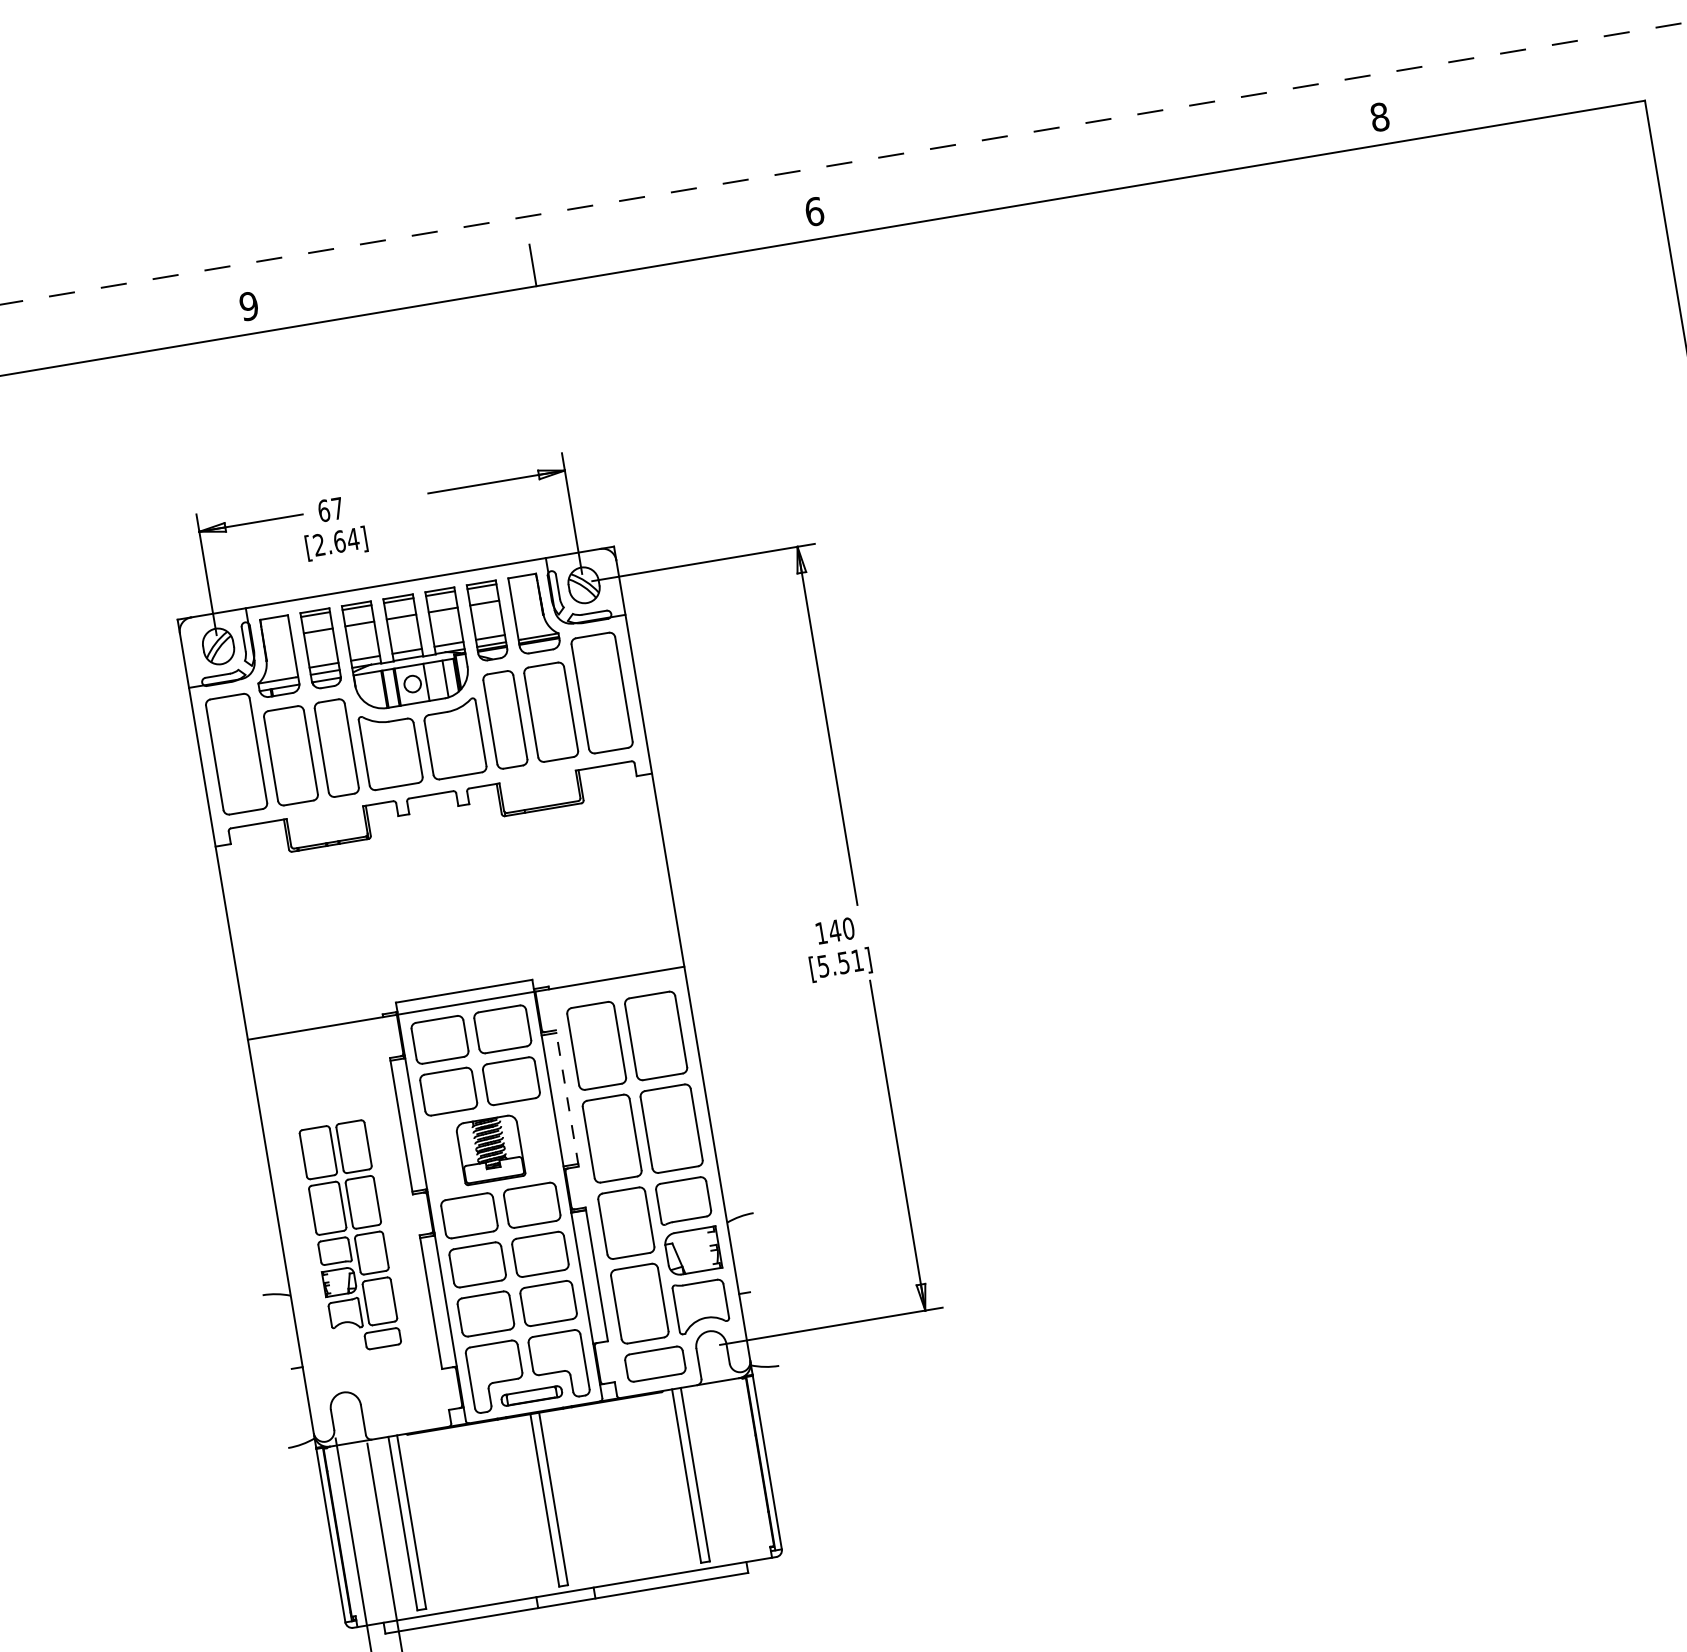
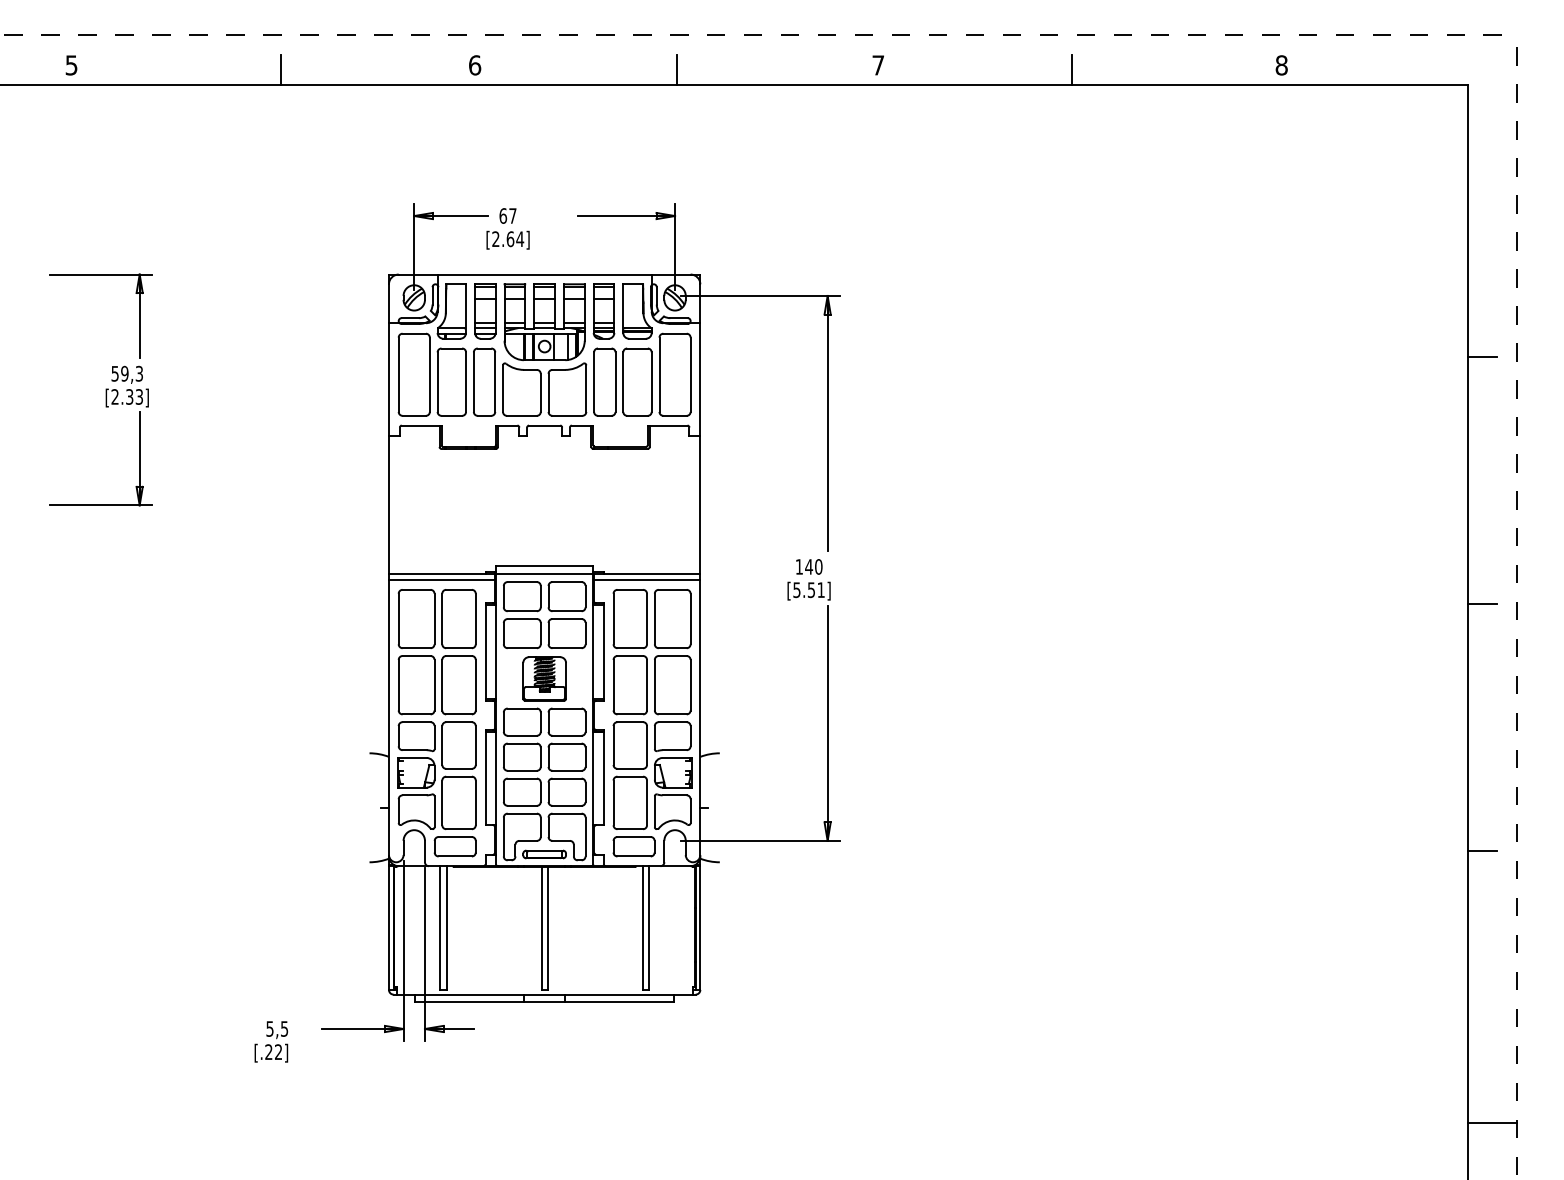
line: (1087, 171) -> (1072, 69), added
text: (814, 211) -> (878, 65), 6 -> 7
text: (248, 306) -> (474, 65), 9 -> 6
line: (611, 987) -> (647, 580), added
line: (323, 1036) -> (441, 580), added
line: (566, 1099) -> (603, 652), dashed -> solid
part: (349, 1237) -> (436, 723), size x1.67

